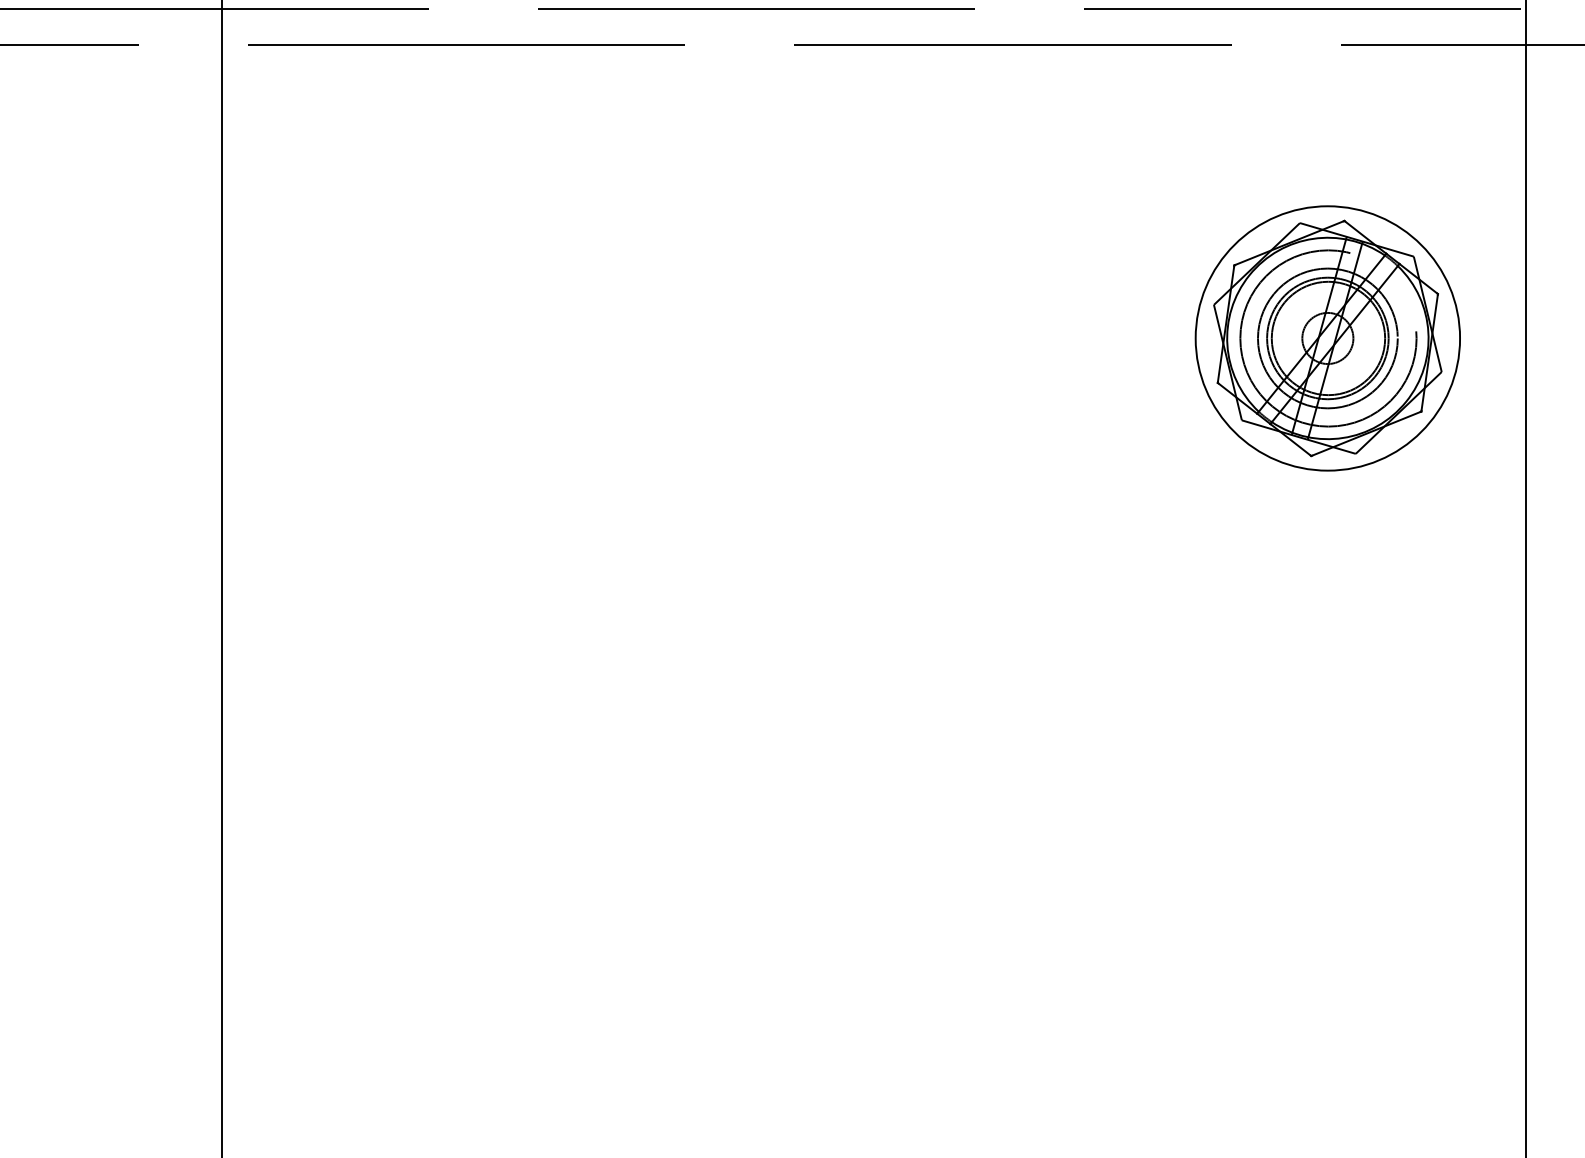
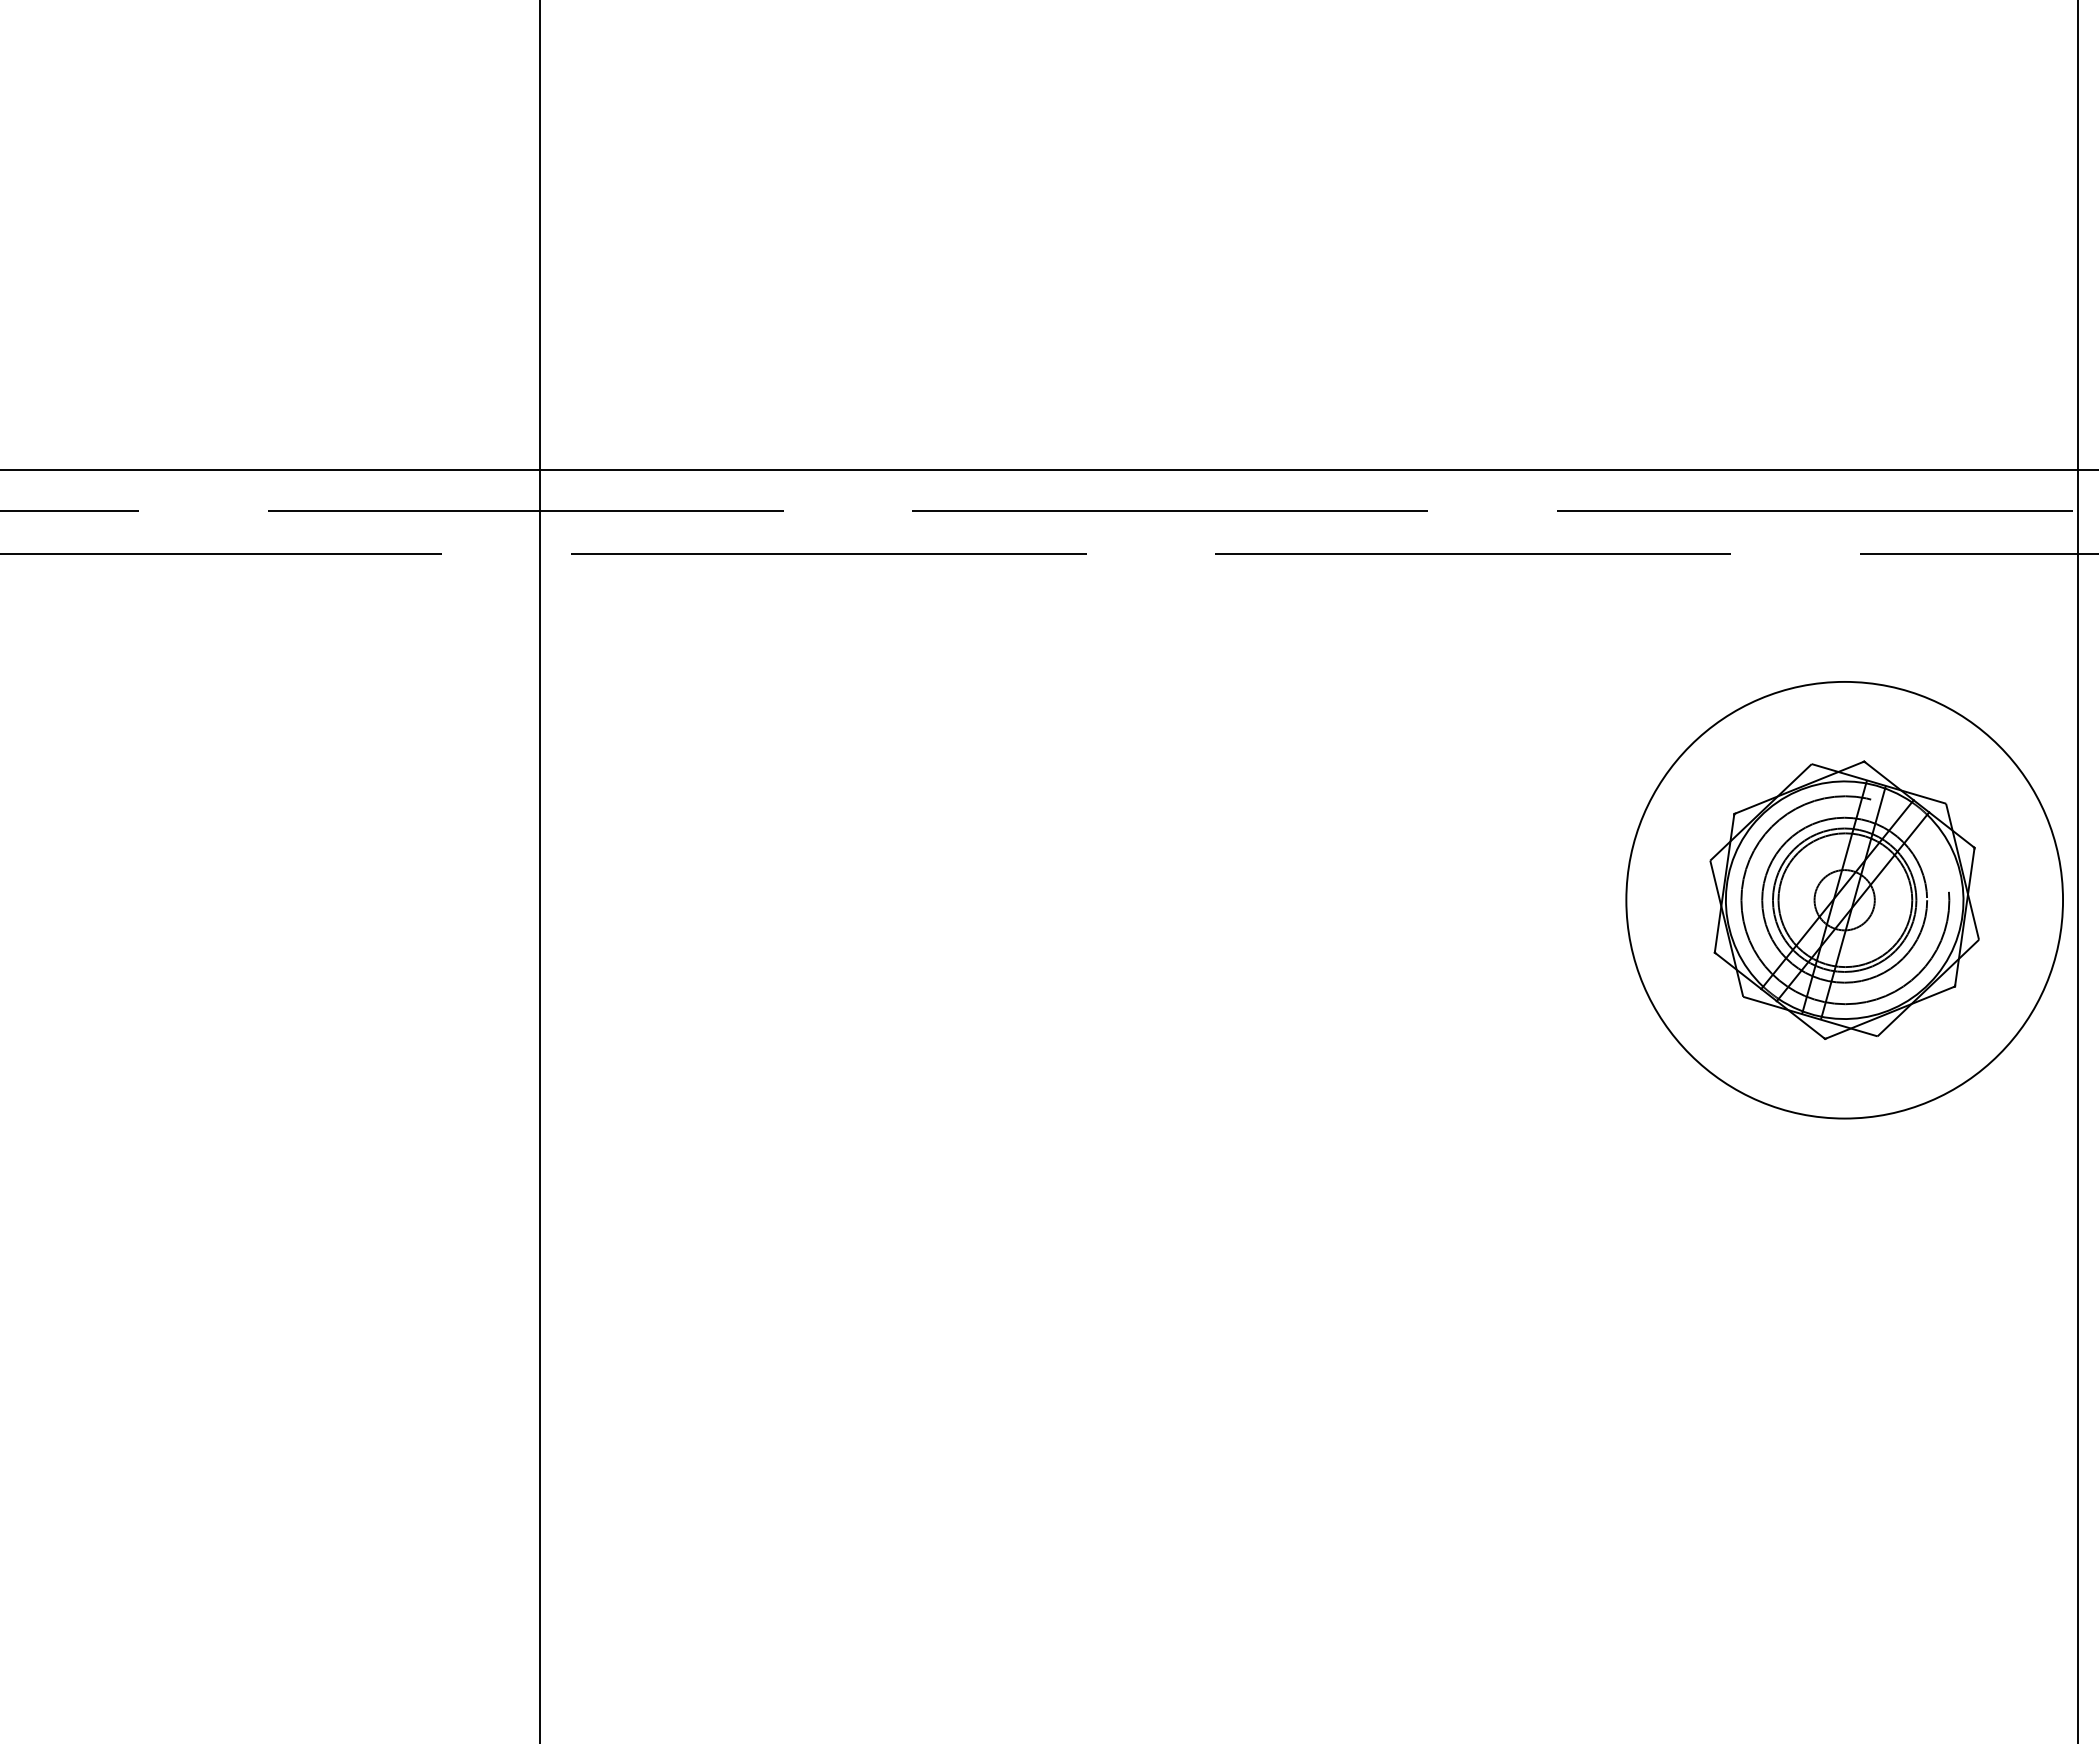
circle: (1327, 338) -> (1844, 900), size x1.4

